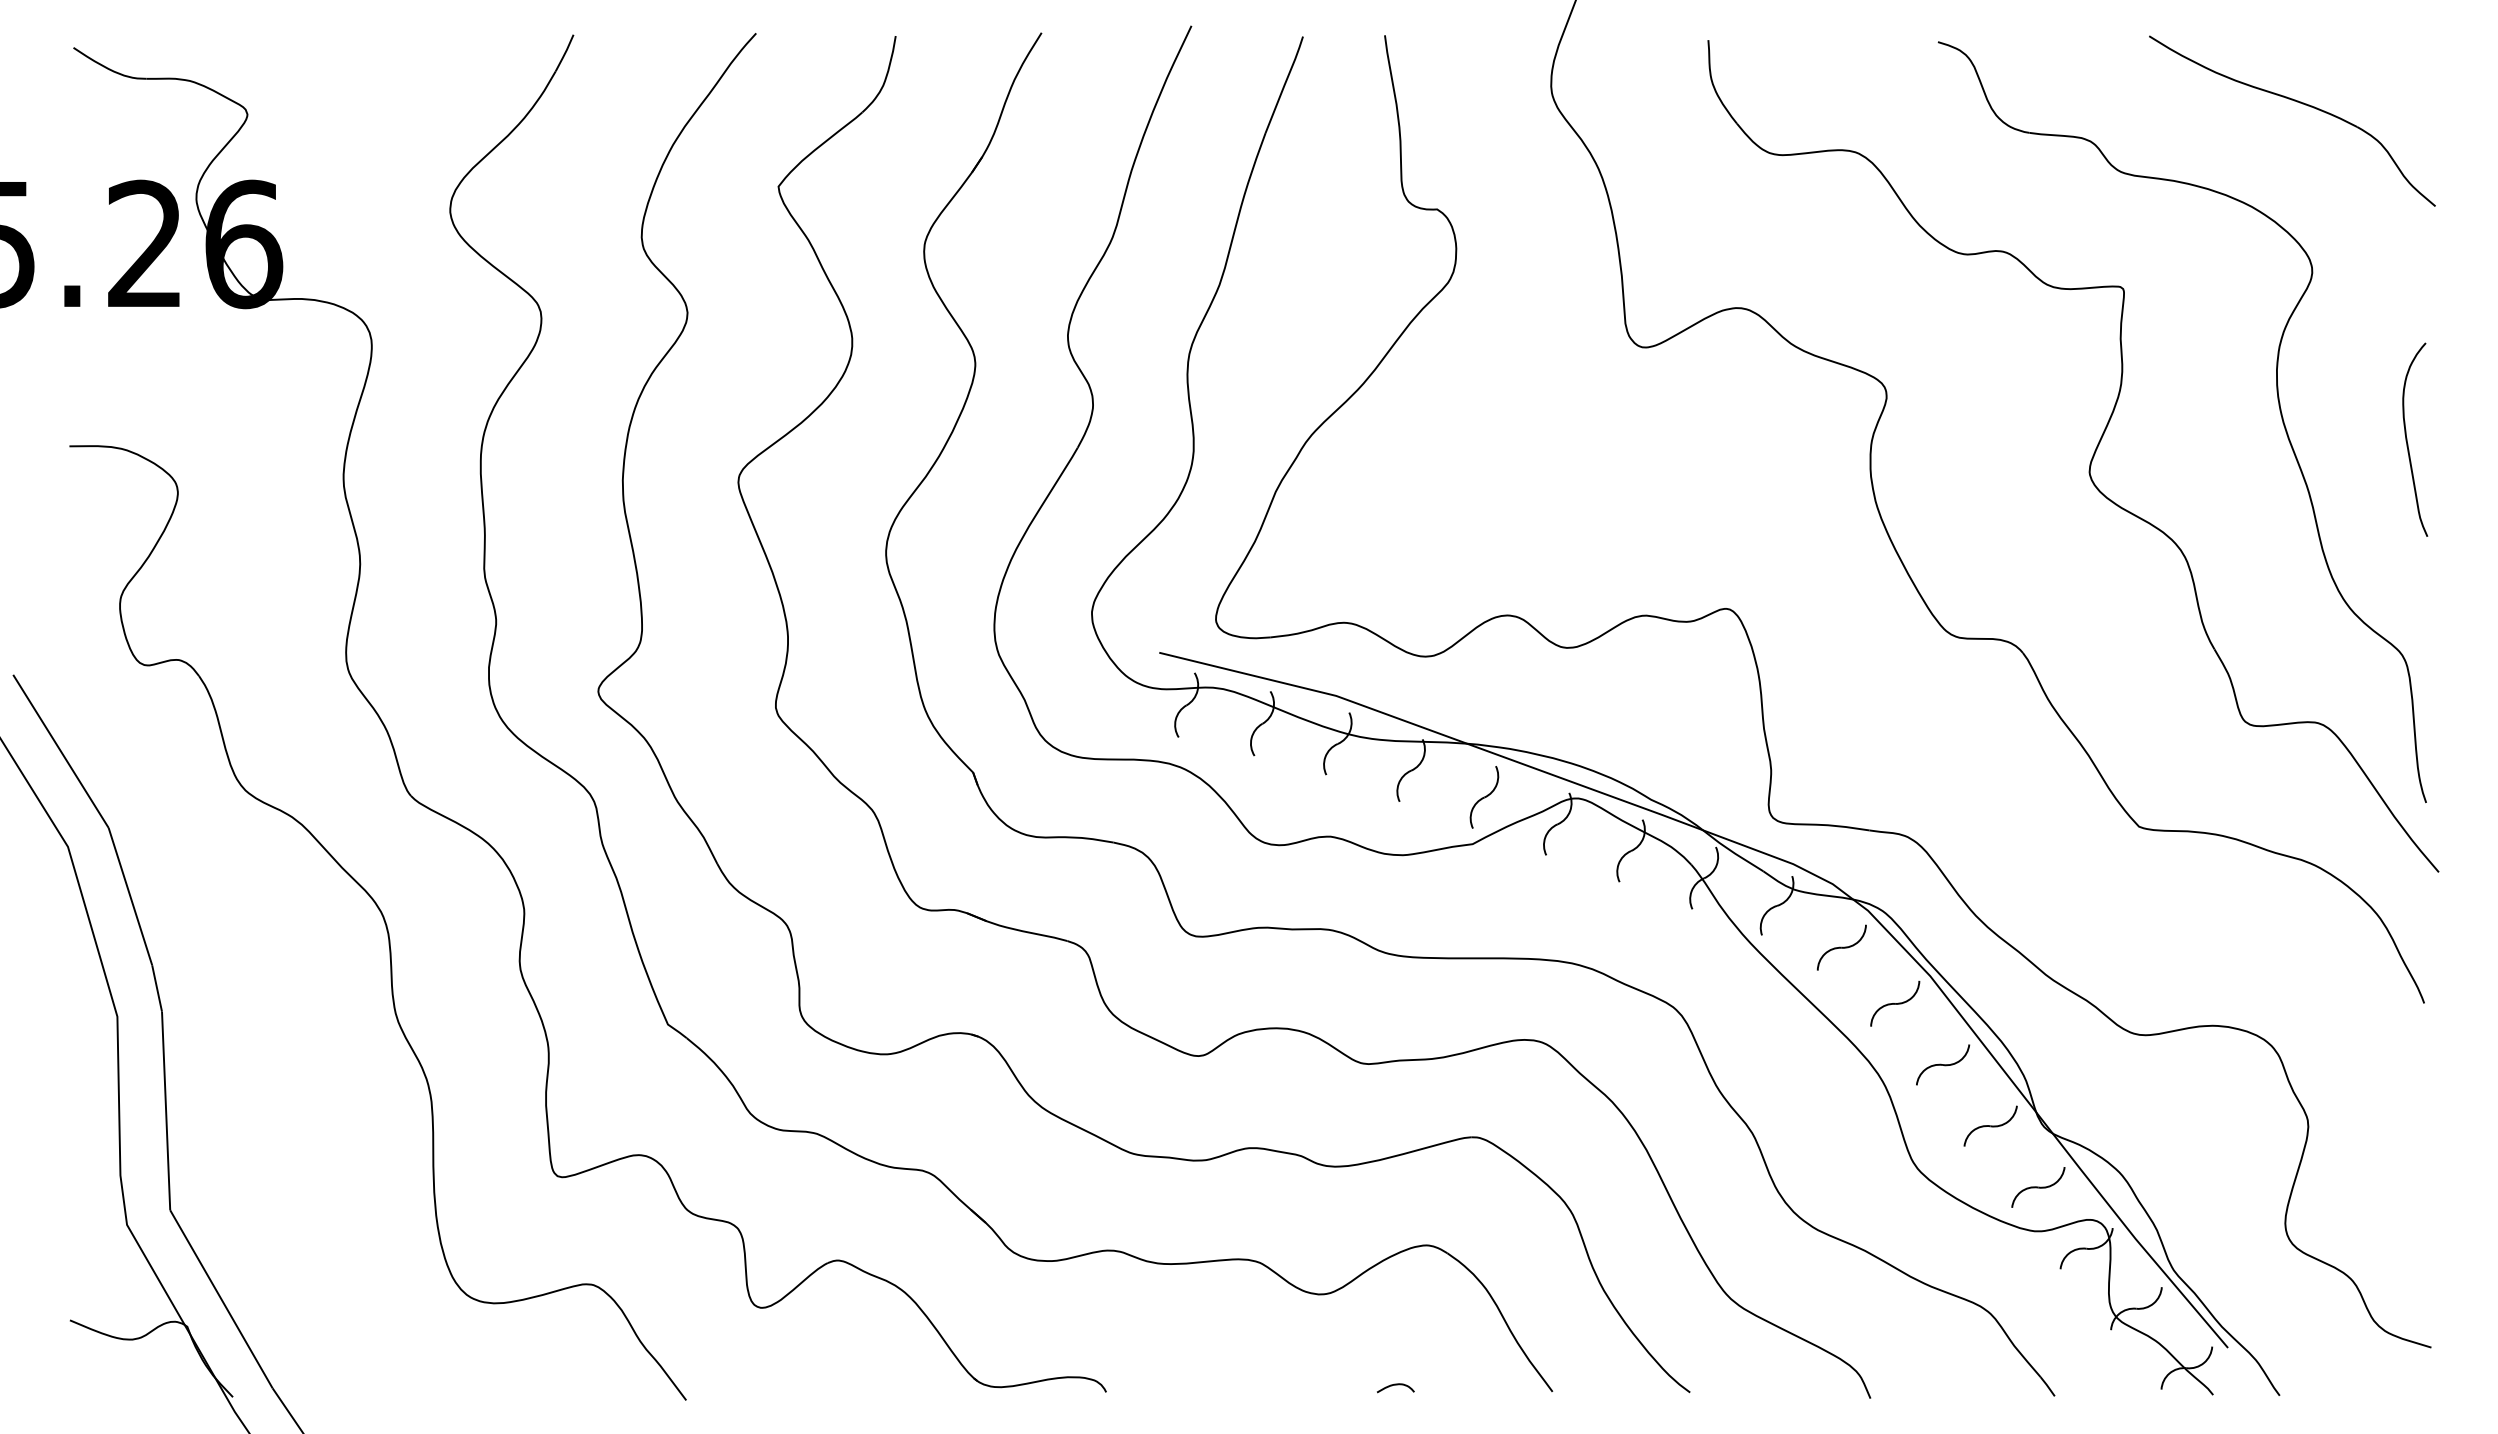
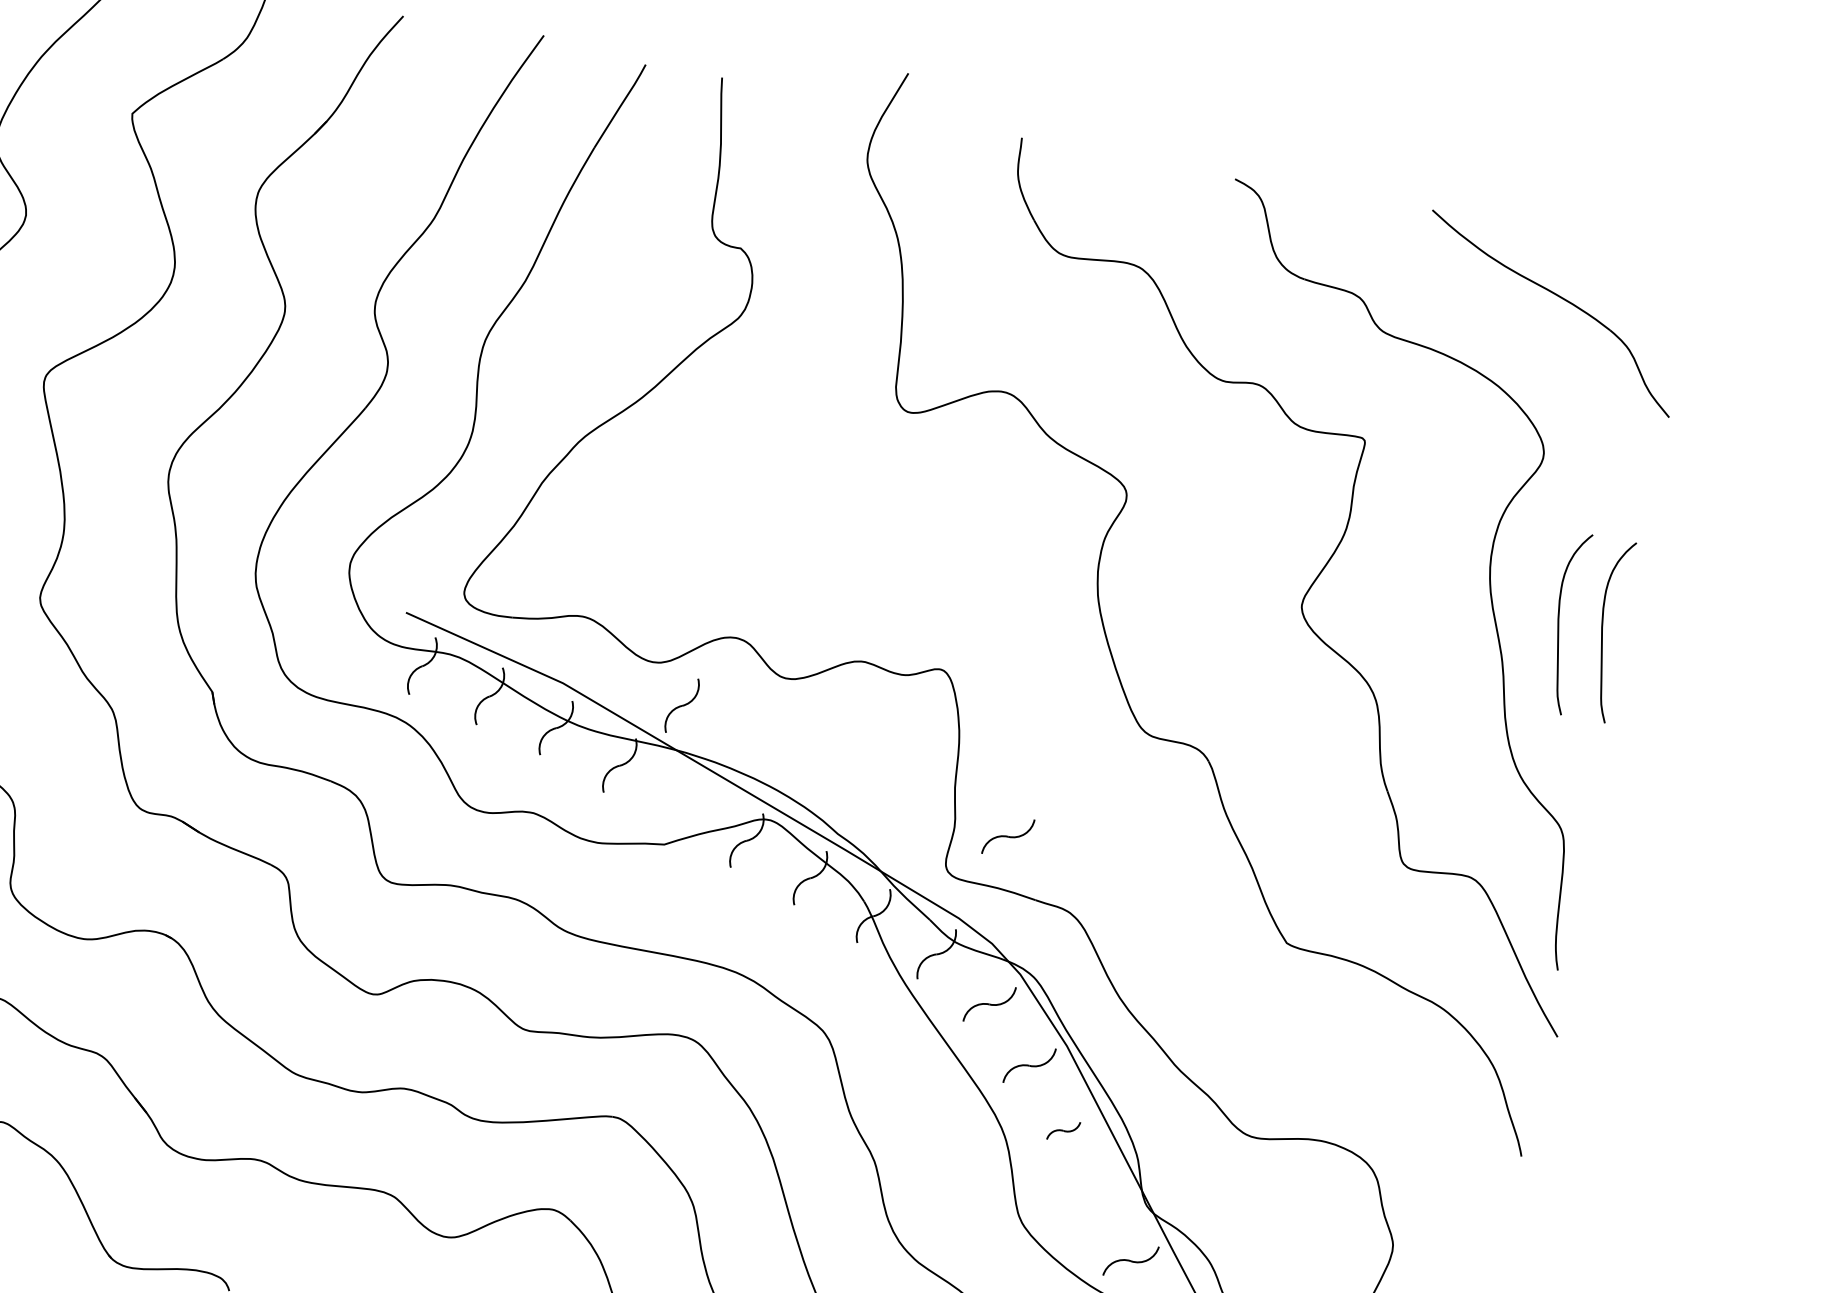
curve: (2360, 439) -> (1559, 621), added
part: (1828, 769) -> (1007, 836), added
part: (1484, 797) -> (682, 705), moved
part: (1943, 1064) -> (1064, 1130), size x0.6
part: (1990, 1125) -> (1097, 1195), removed

